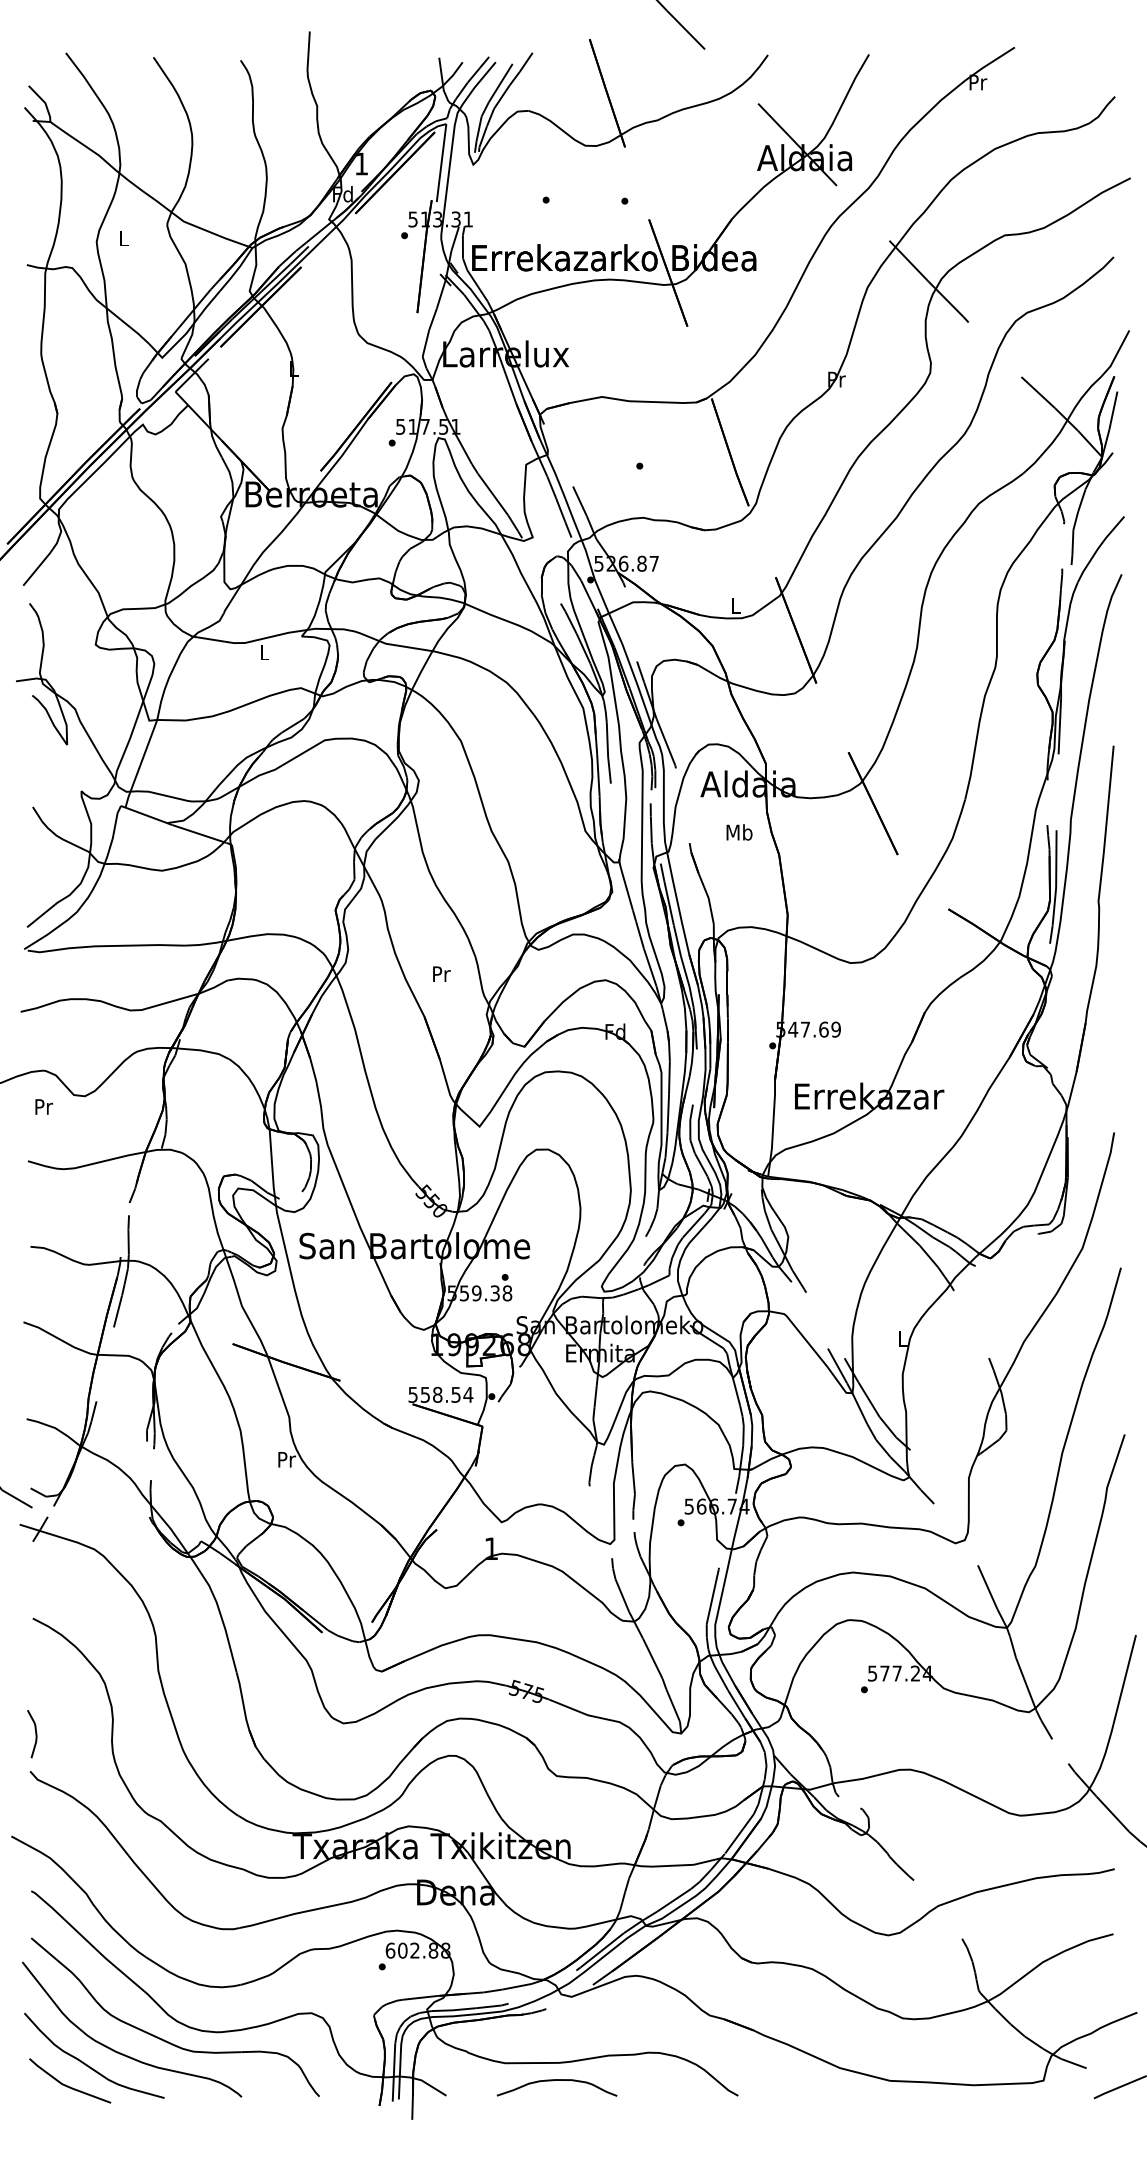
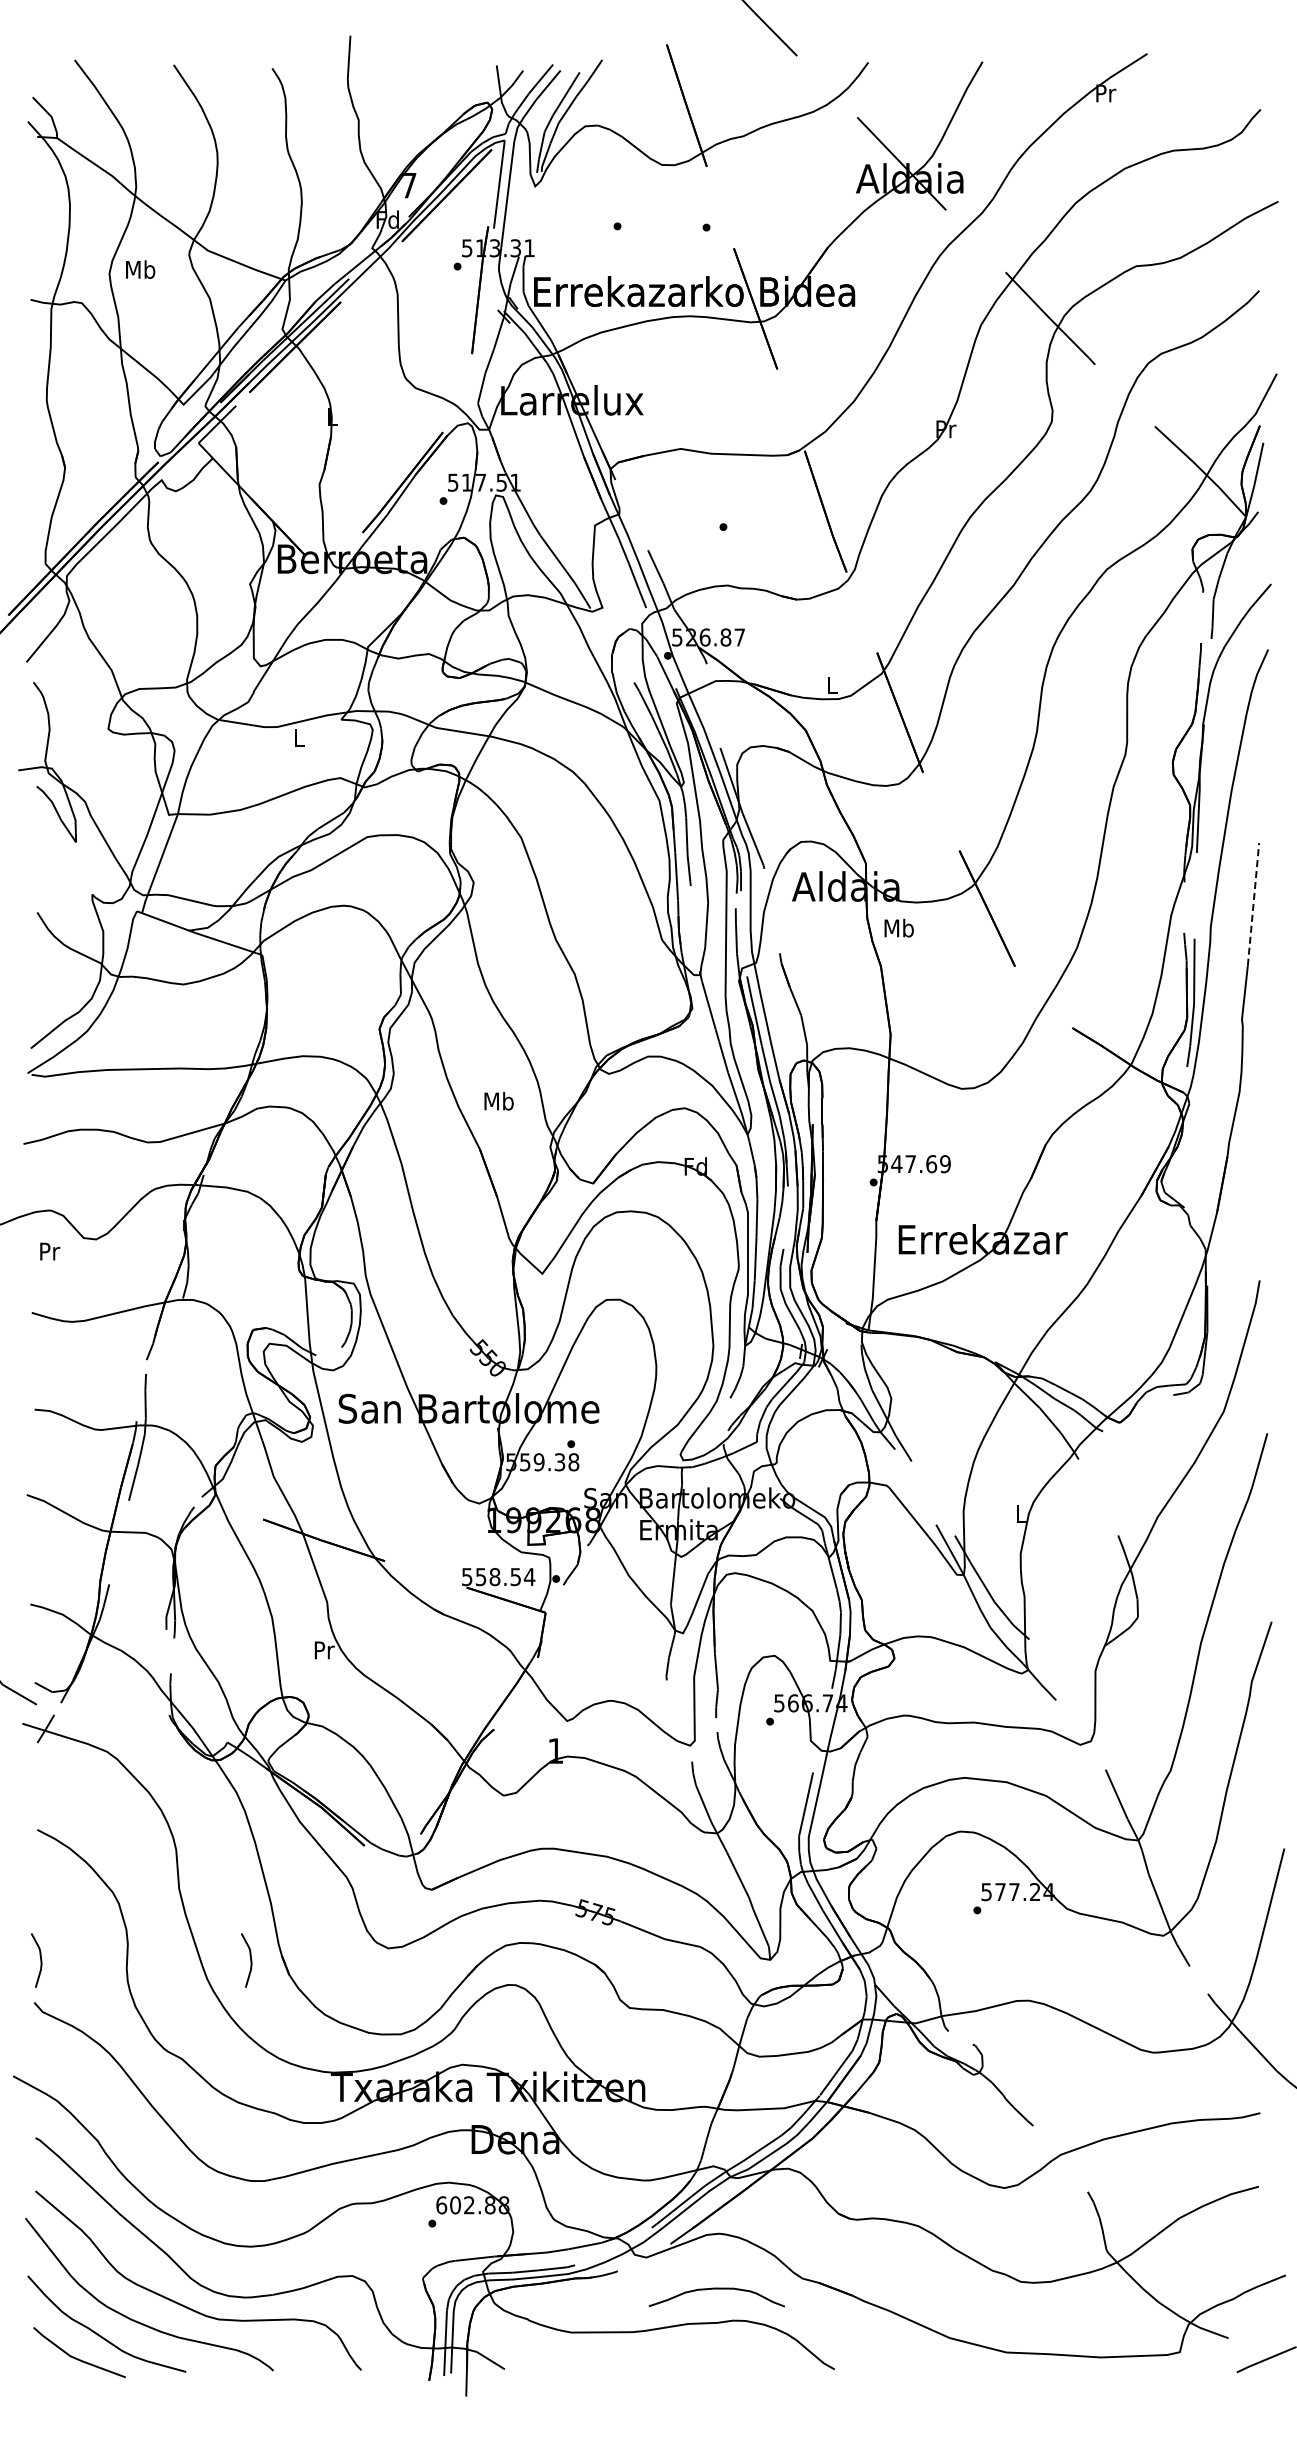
text: (362, 163) -> (409, 185), 1 -> 7
text: (124, 238) -> (140, 269), L -> Mb
line: (1108, 799) -> (1253, 904), solid -> dashed
text: (738, 831) -> (898, 927), moved
text: (440, 973) -> (498, 1100), Pr -> Mb
curve: (221, 1734) -> (250, 1960), added
curve: (556, 2080) -> (716, 2289), moved

